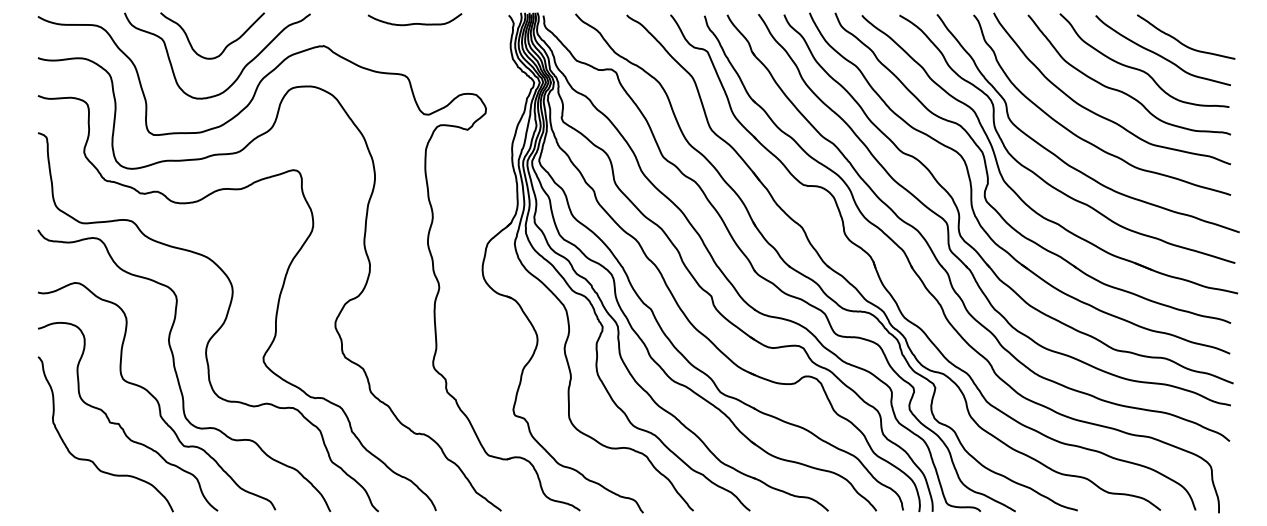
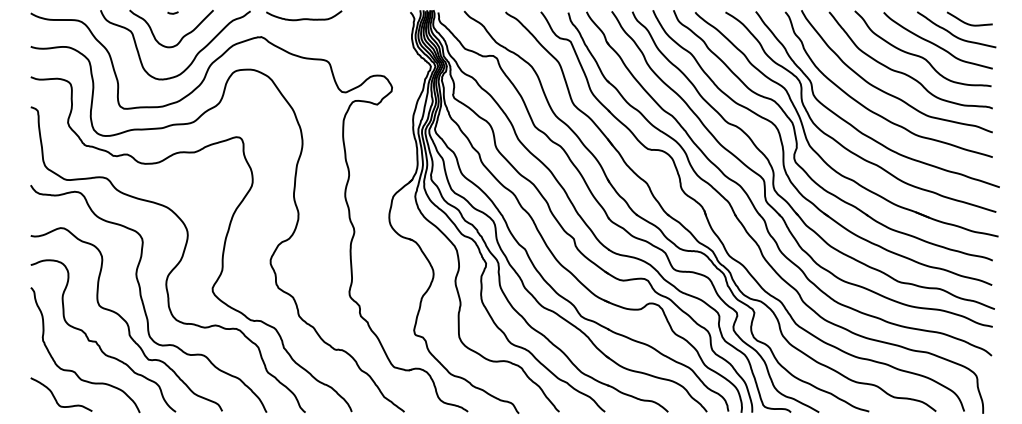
curve: (214, 16) -> (173, 13), added
curve: (414, 23) -> (303, 18), moved
curve: (1199, 28) -> (967, 22), added
curve: (69, 494) -> (56, 398), added

